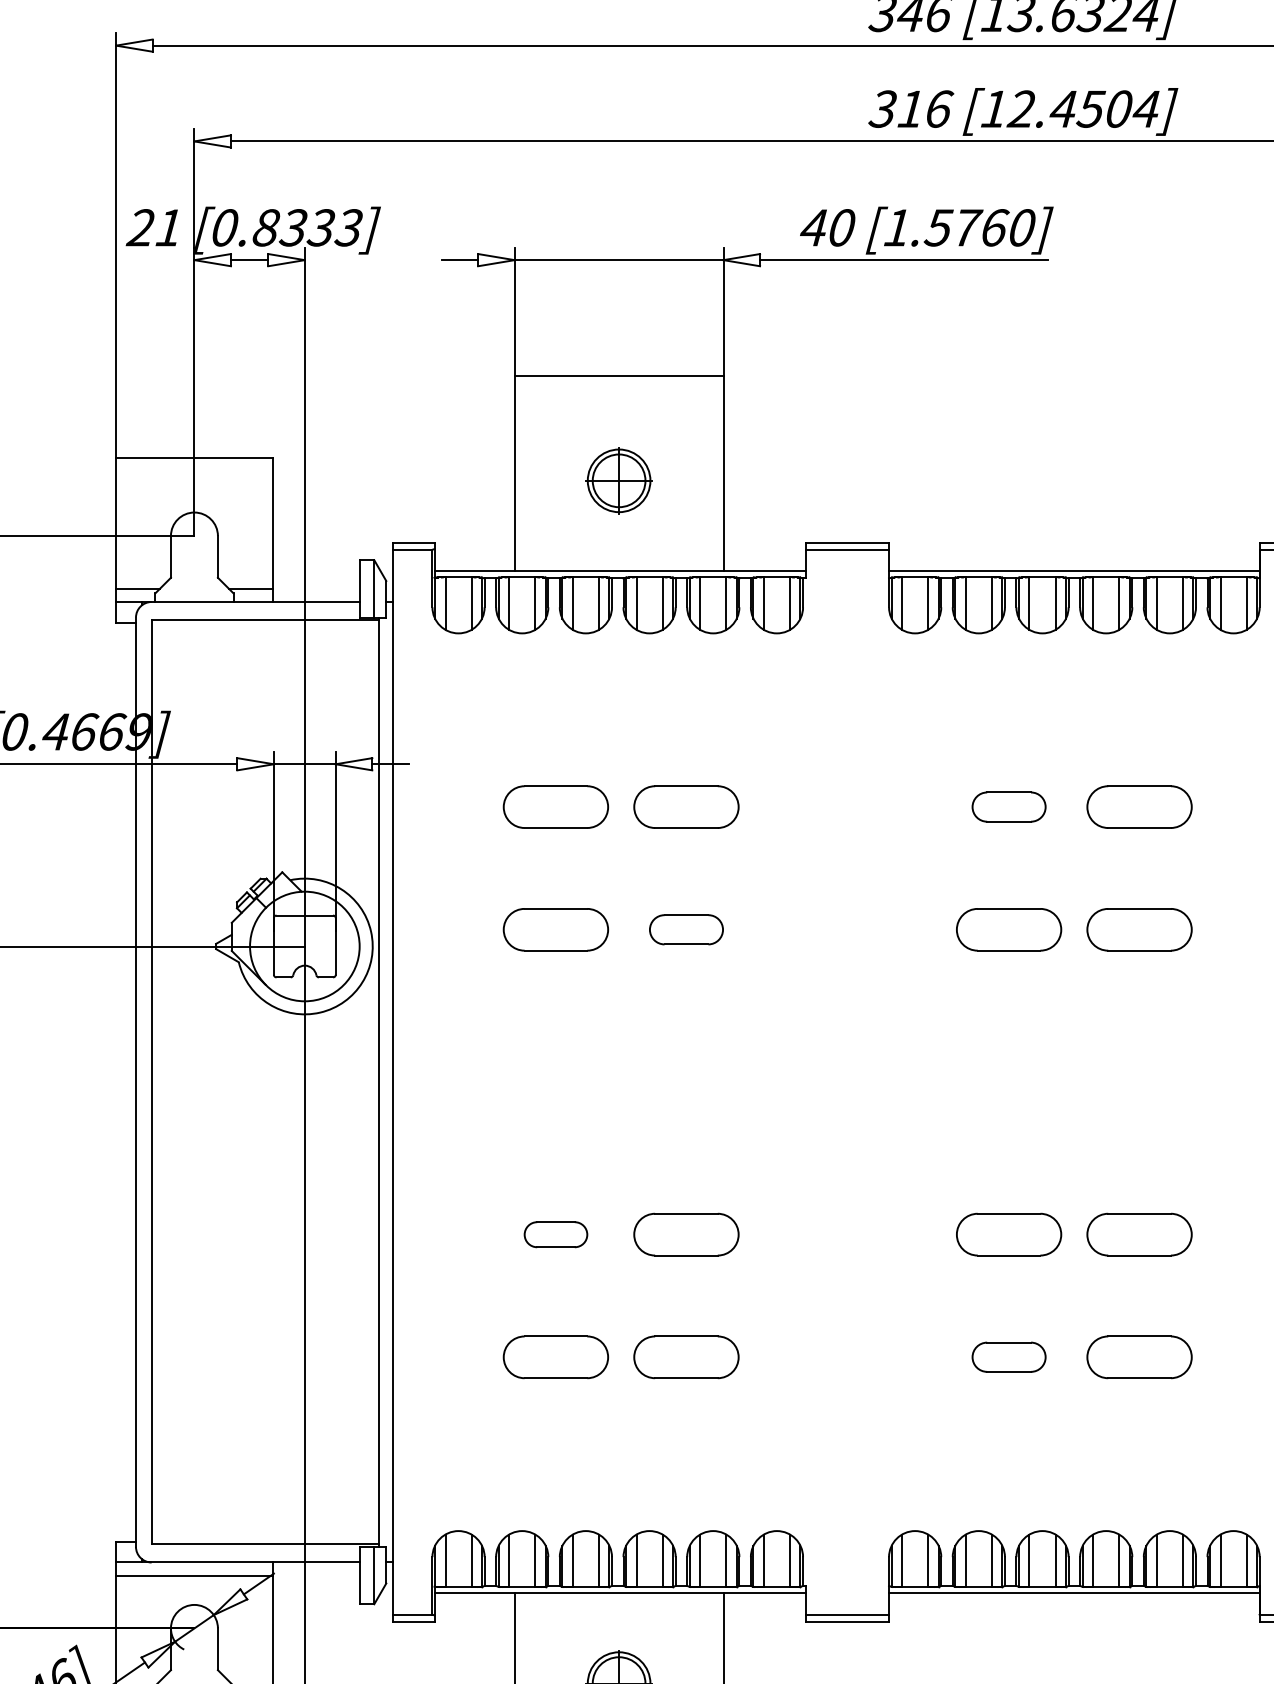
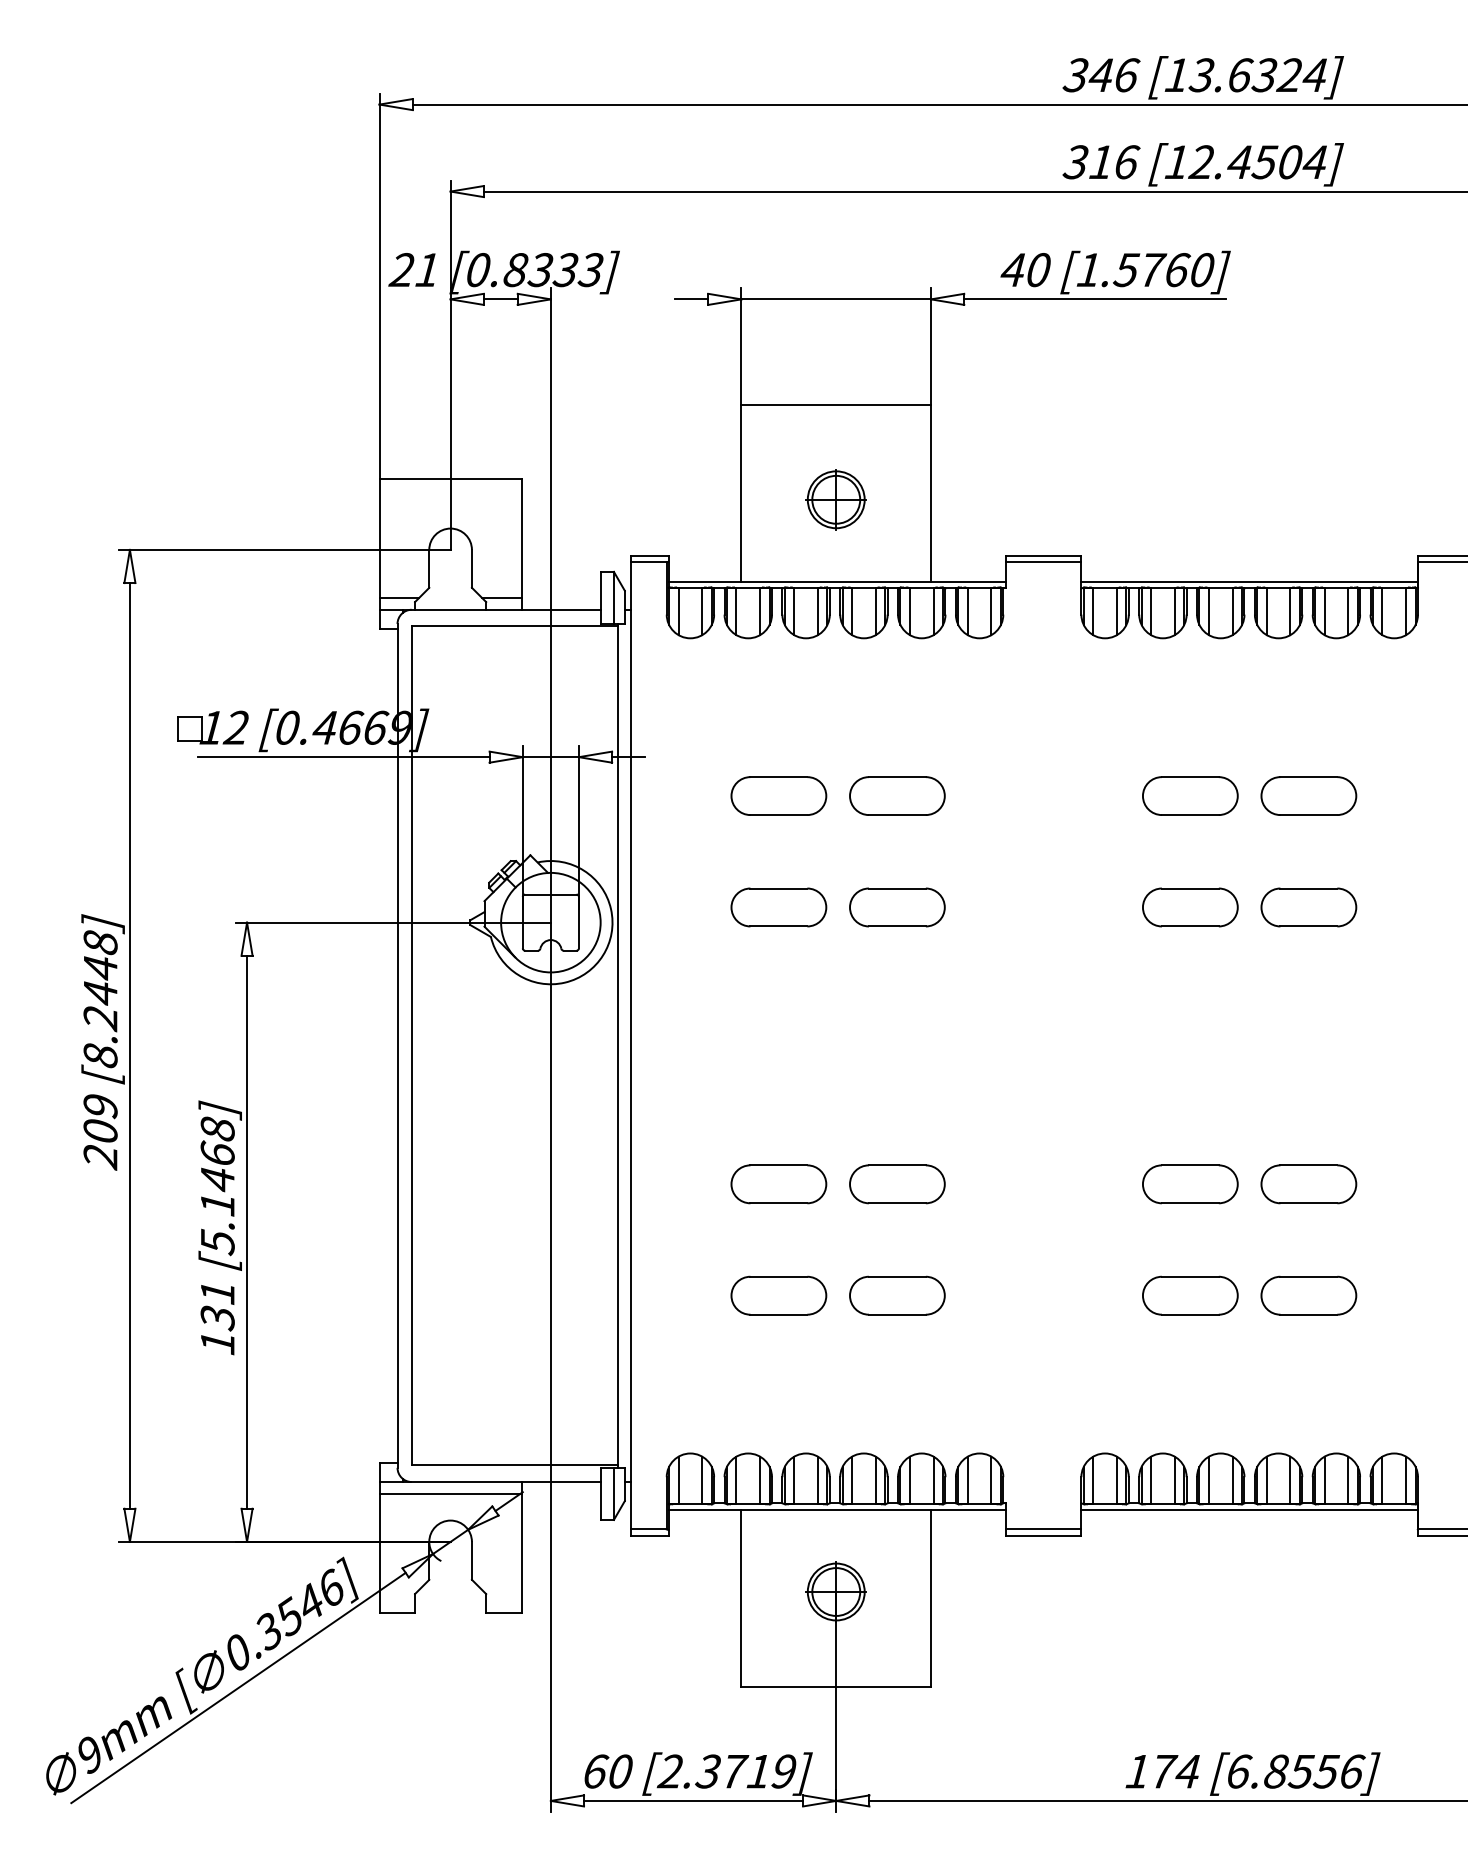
part: (1009, 806) -> (1190, 795), size x1.43
part: (686, 929) -> (897, 907), size x1.43
part: (555, 1234) -> (778, 1184), size x1.67
part: (1009, 1357) -> (1190, 1295), size x1.43

